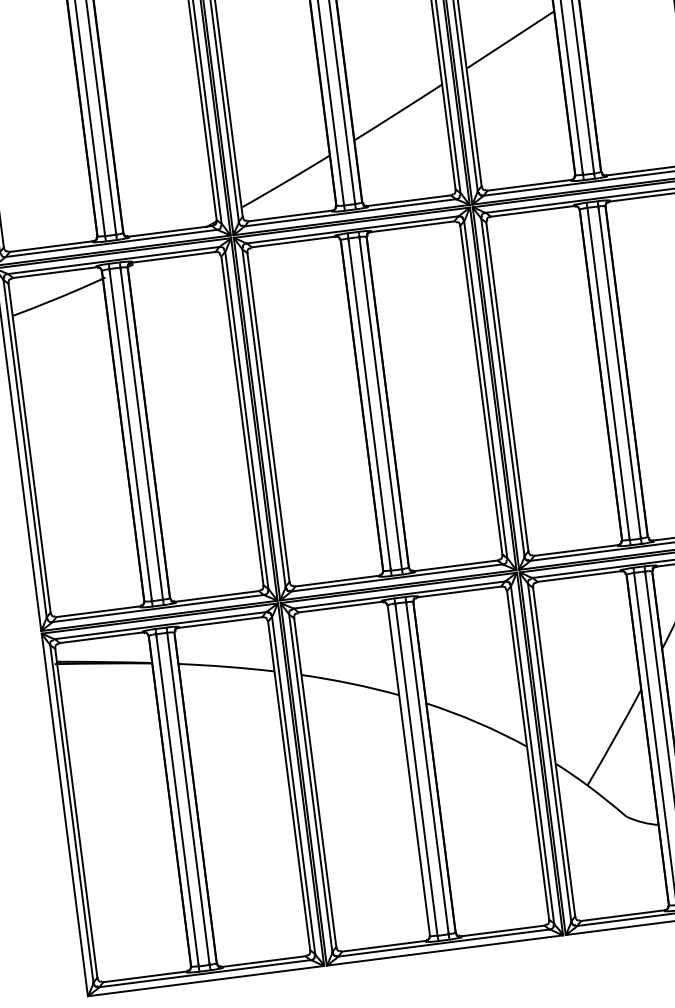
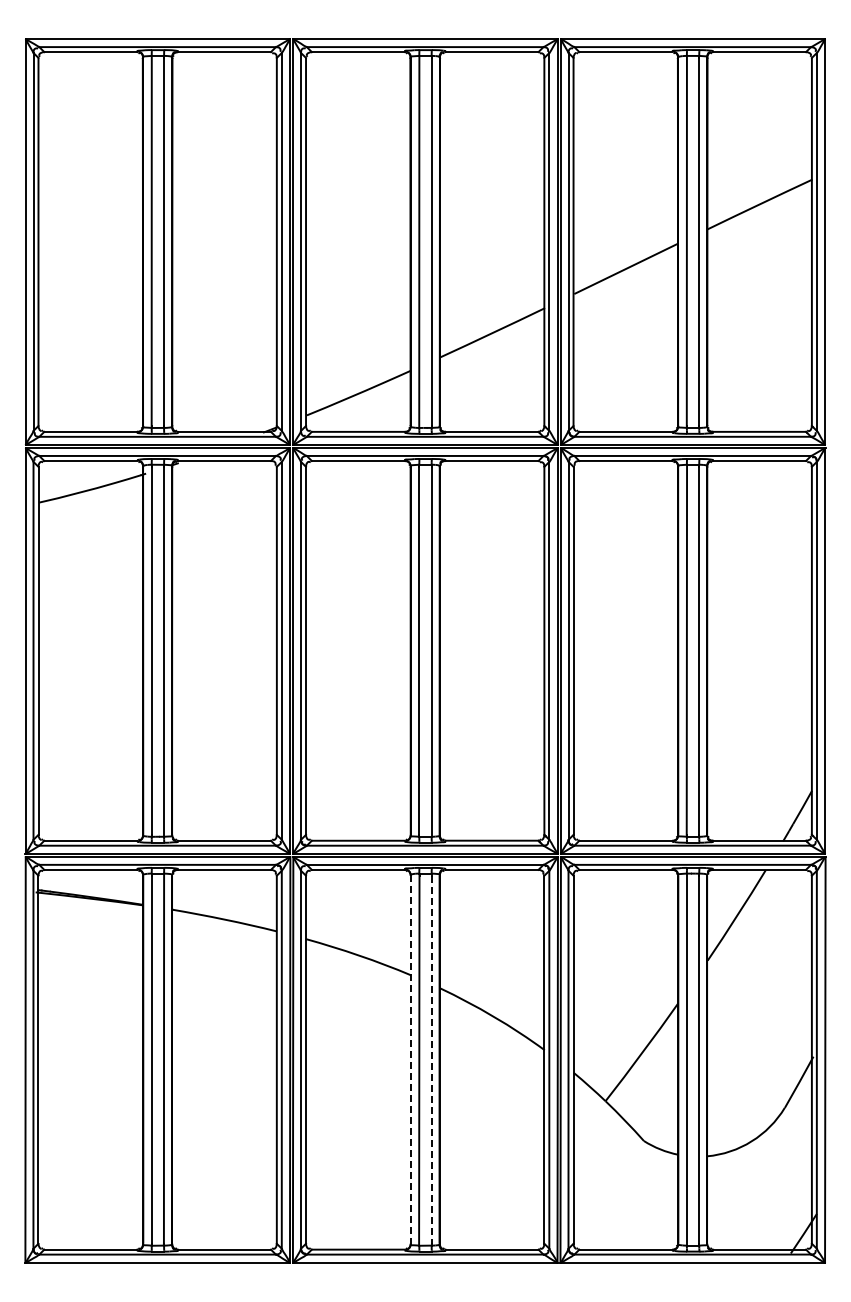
line: (427, 769) -> (431, 1060), solid -> dashed
line: (408, 770) -> (410, 1059), solid -> dashed

